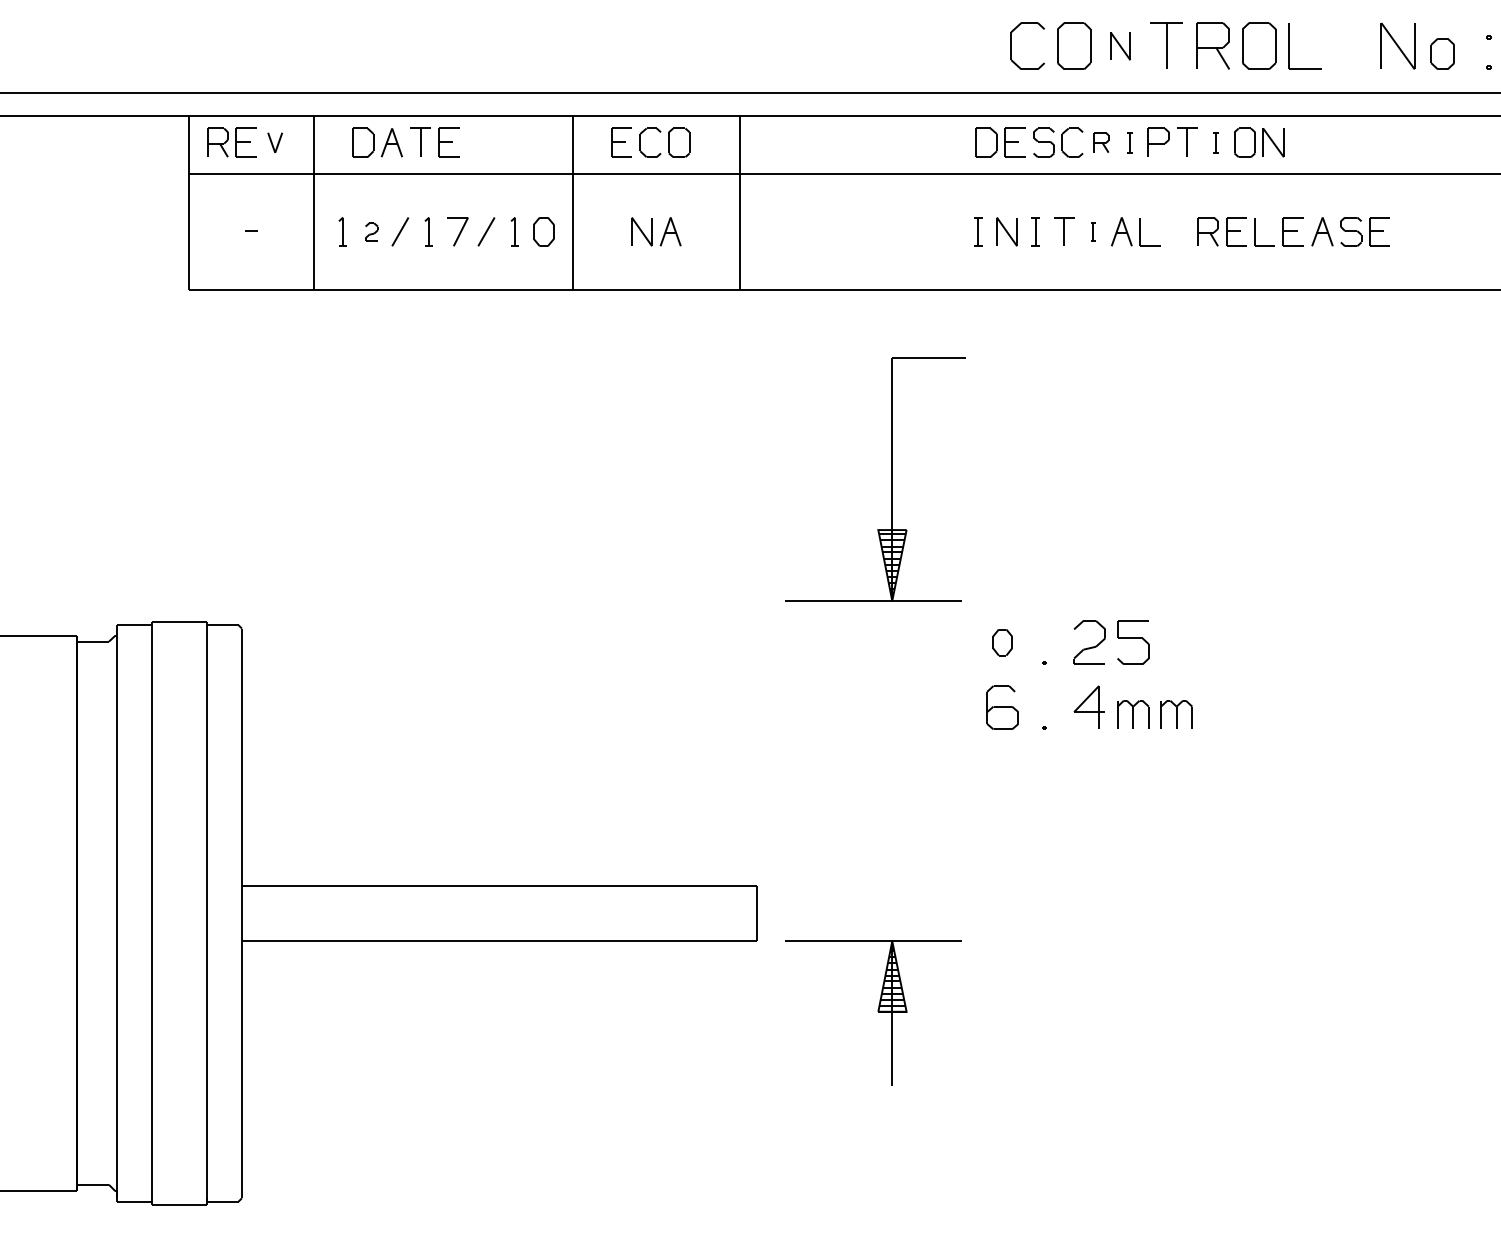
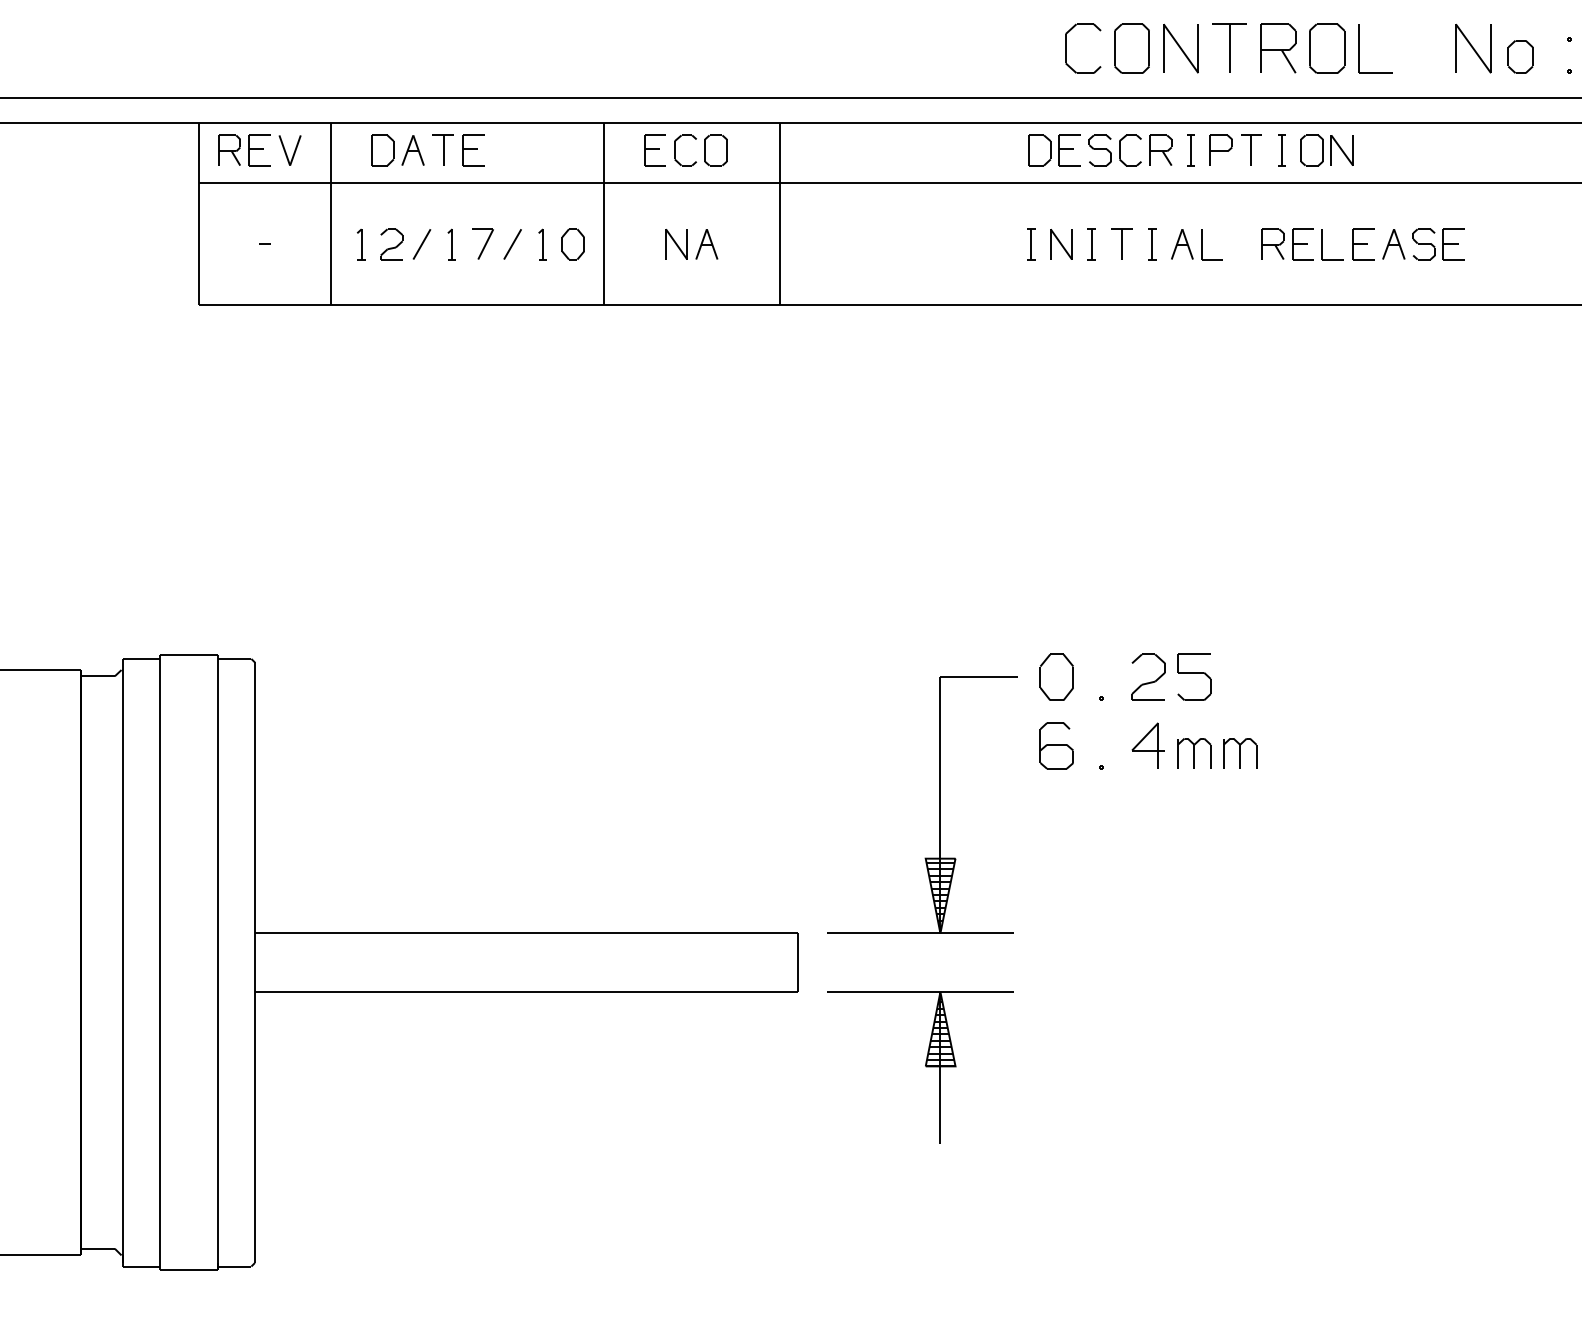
part: (1120, 46) -> (1180, 48), size x1.67
part: (1101, 141) -> (1160, 149), size x1.43
part: (274, 142) -> (289, 150), size x1.43
part: (1129, 142) -> (1190, 150), size x1.43
part: (1215, 142) -> (1281, 150), size x1.43
part: (371, 231) -> (391, 244), size x1.67
part: (1093, 231) -> (1152, 244), size x1.67
part: (891, 478) -> (939, 804), moved
part: (1002, 641) -> (1056, 676), size x1.67

